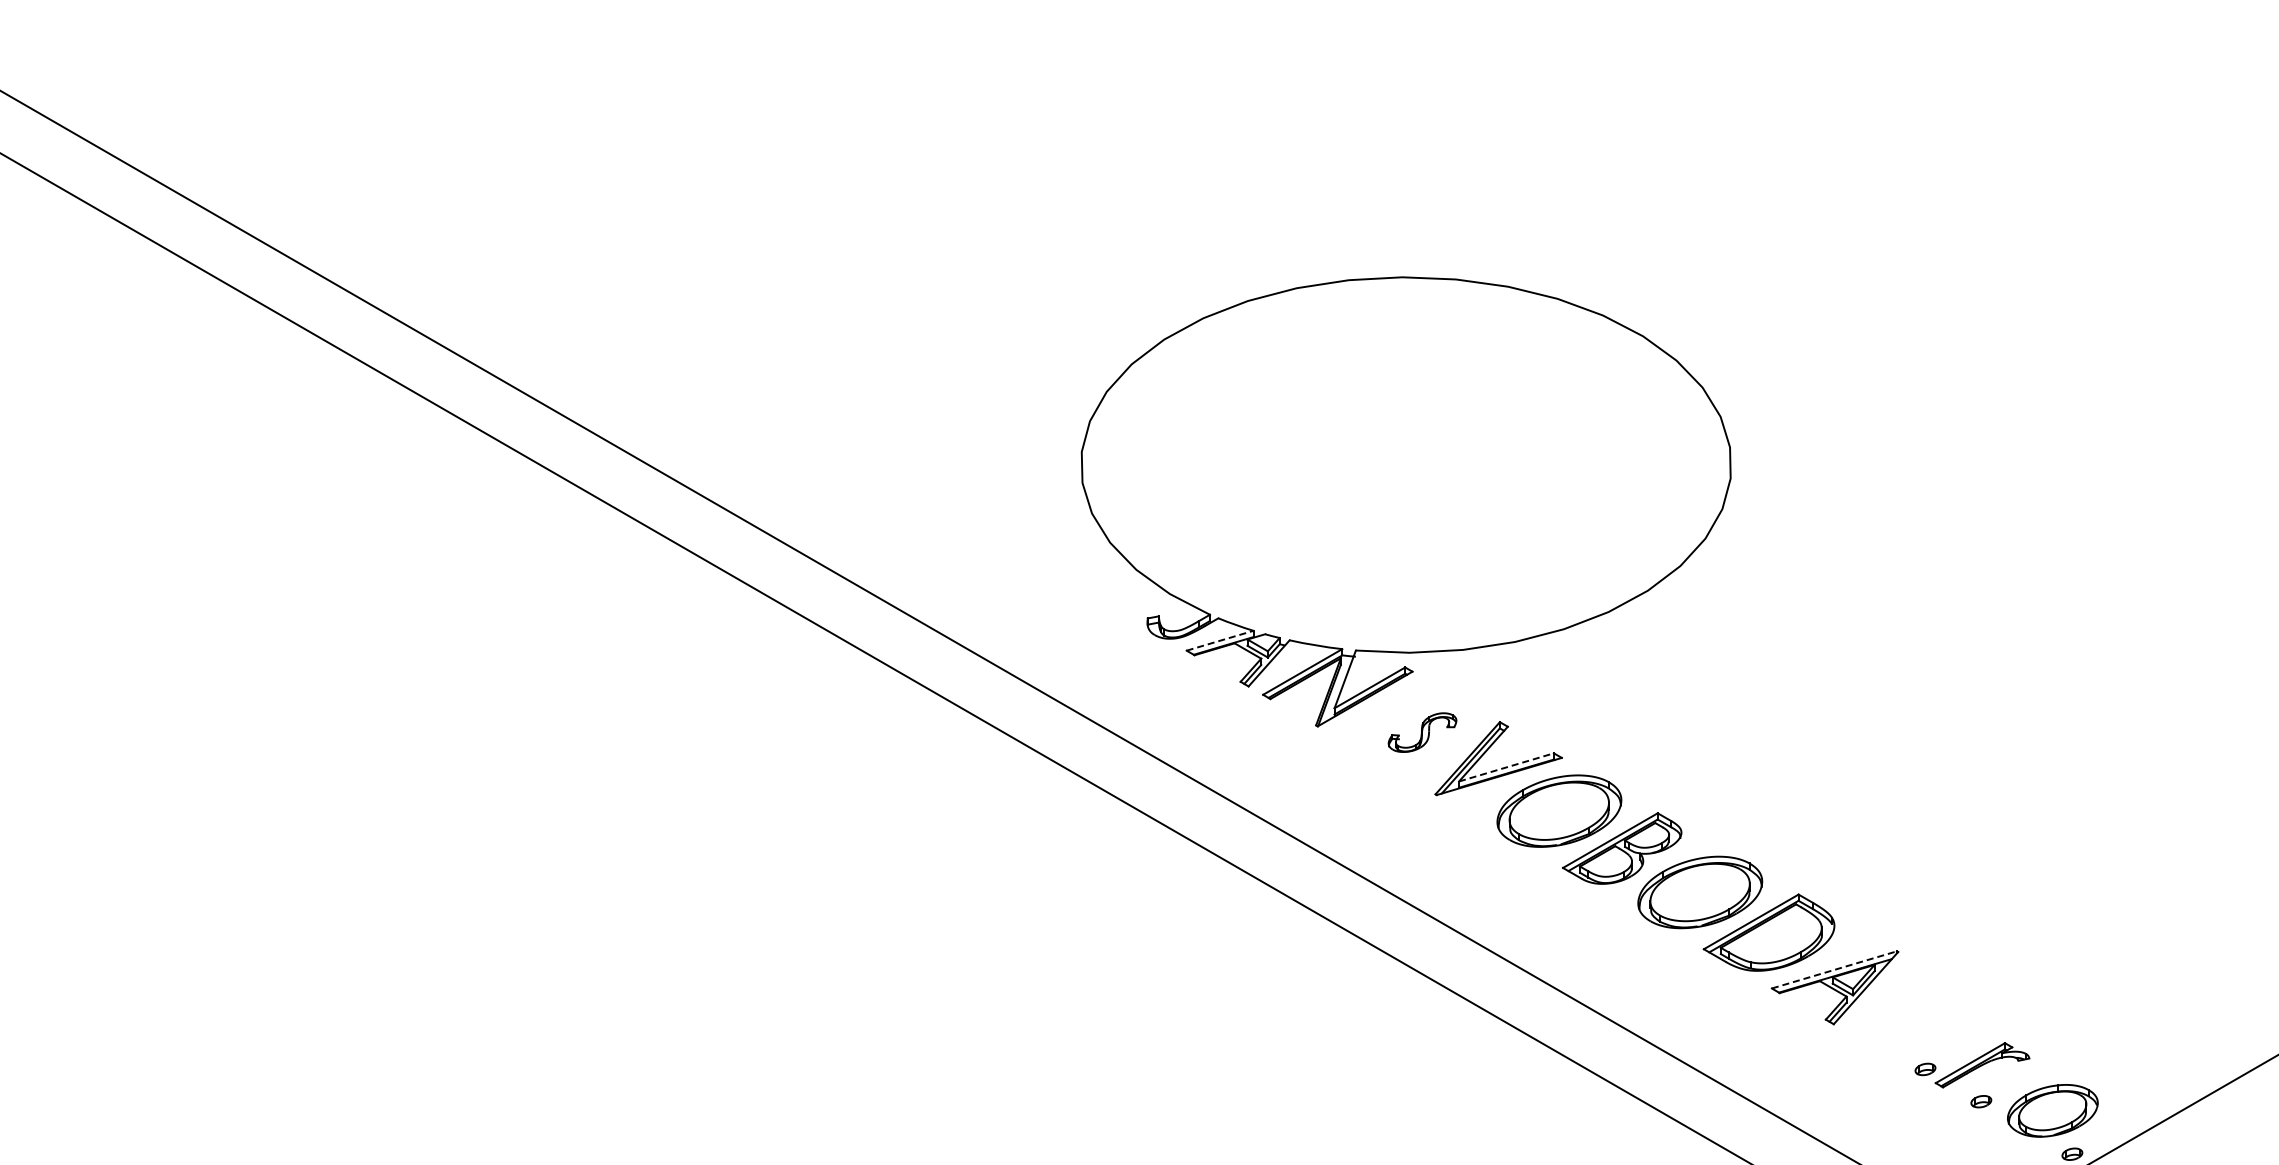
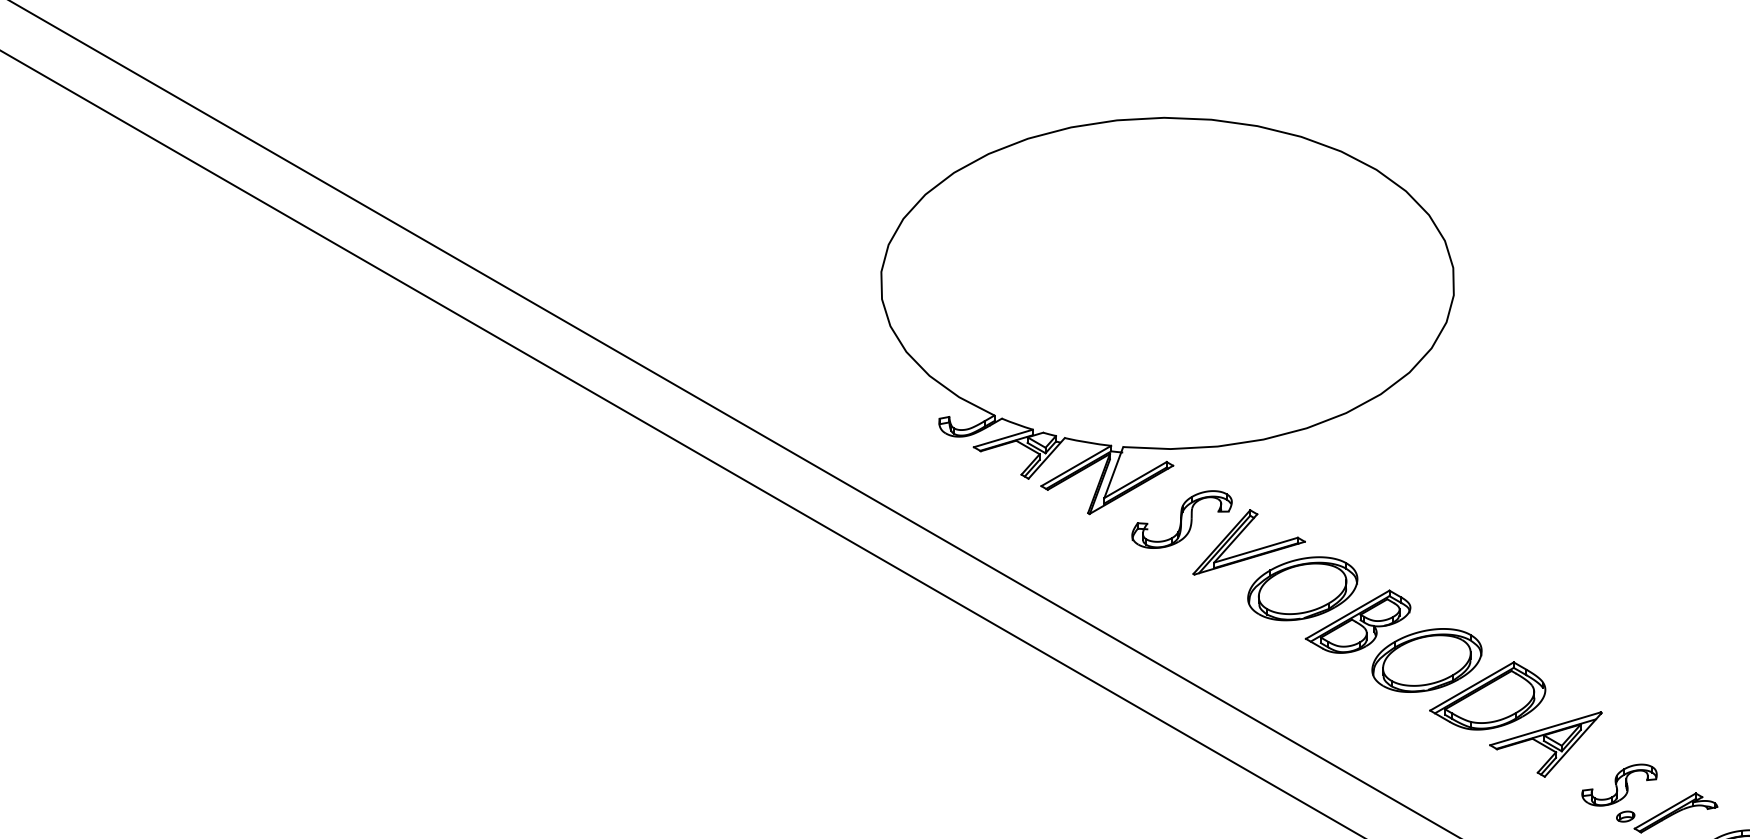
line: (1220, 640) -> (1003, 438), dashed -> solid
part: (1422, 732) -> (1181, 519), size x1.67
line: (1506, 767) -> (1256, 550), dashed -> solid
line: (1834, 969) -> (1545, 728), dashed -> solid
part: (1918, 1033) -> (1619, 784), added

